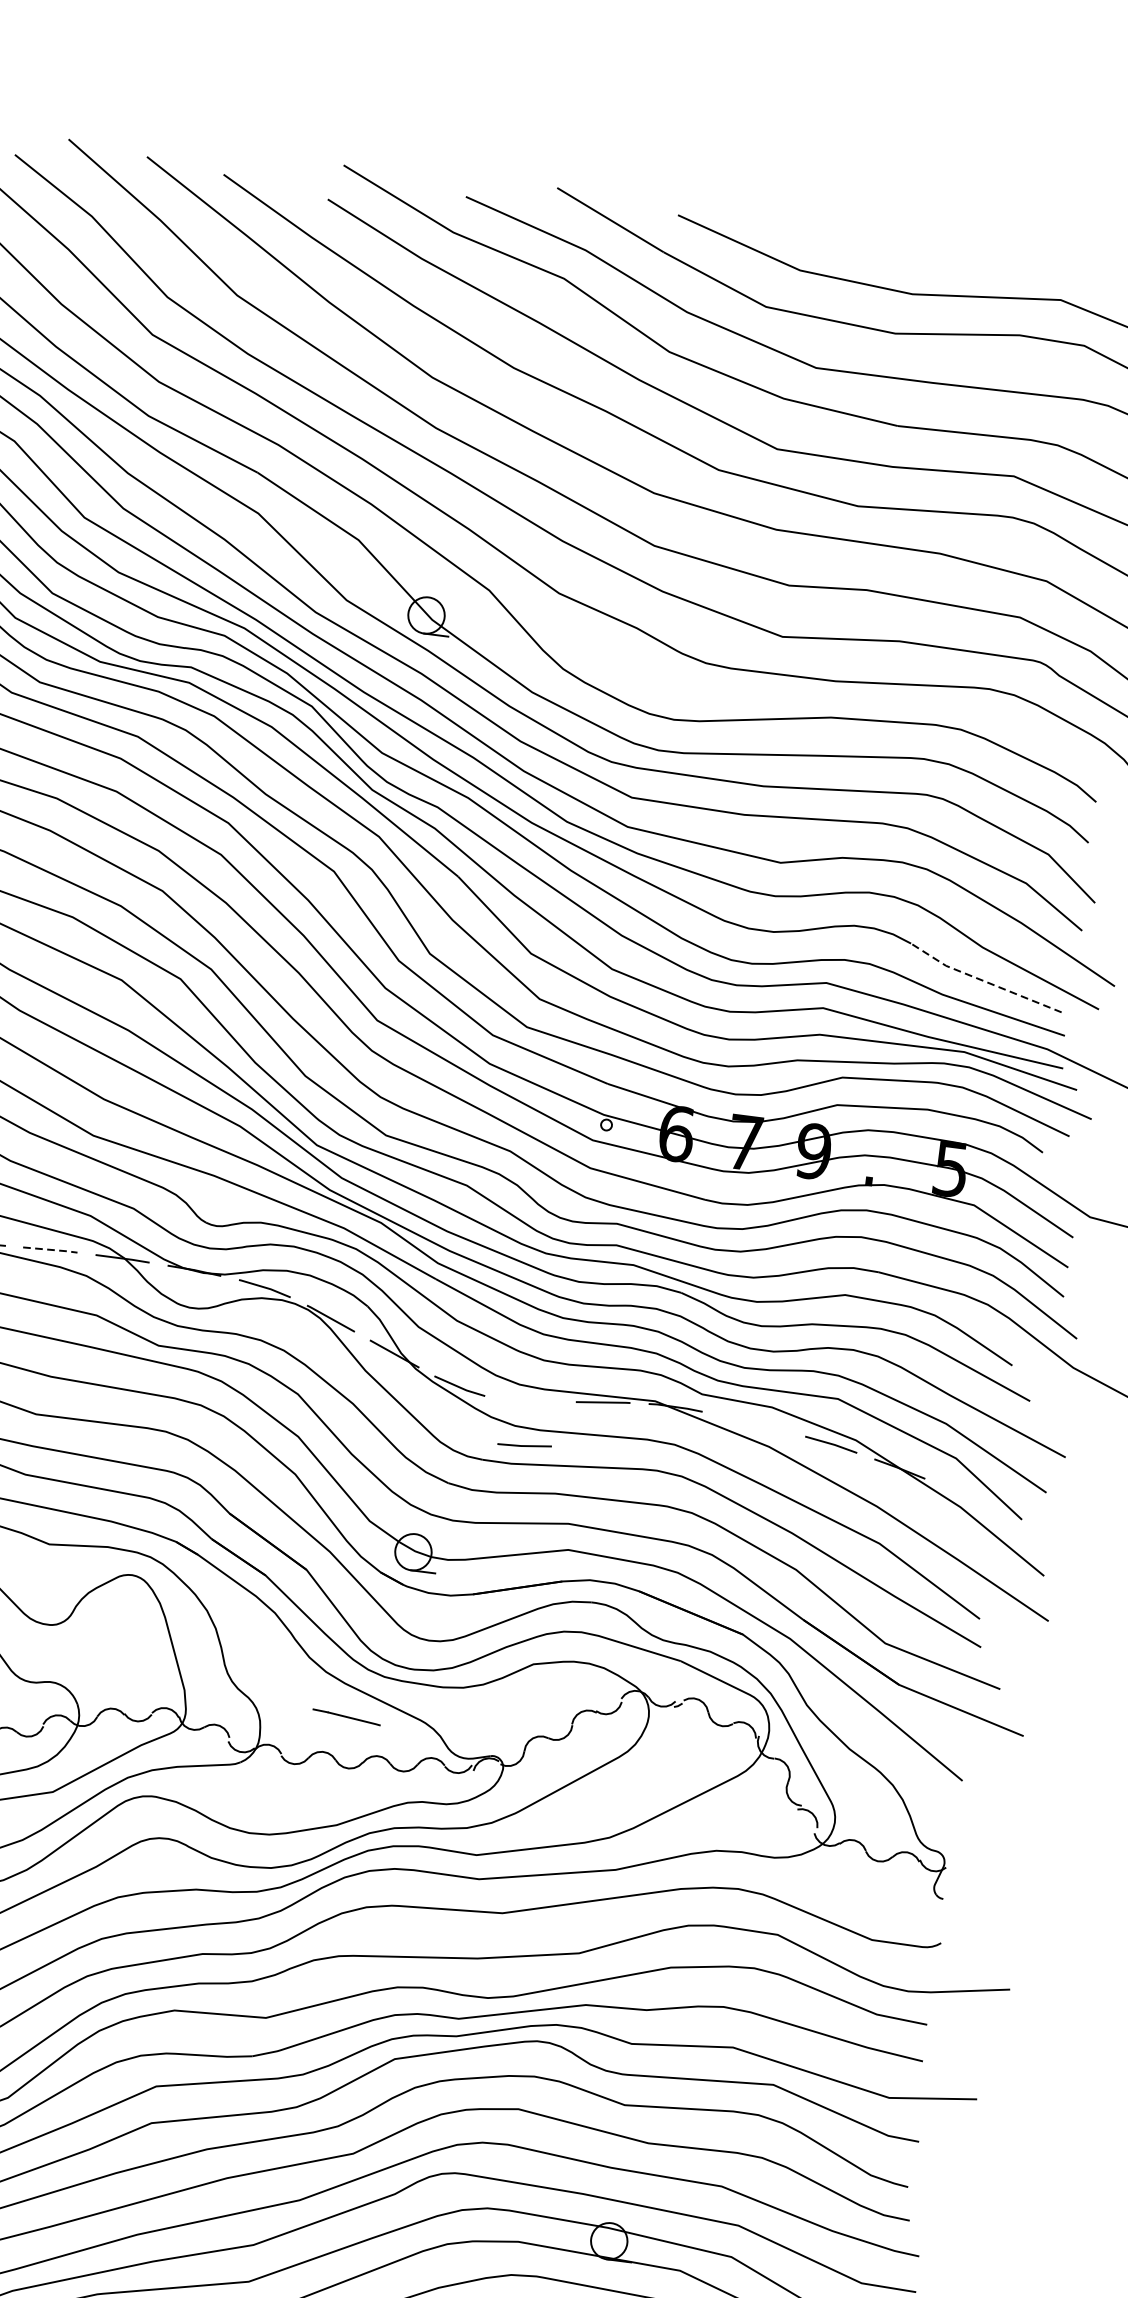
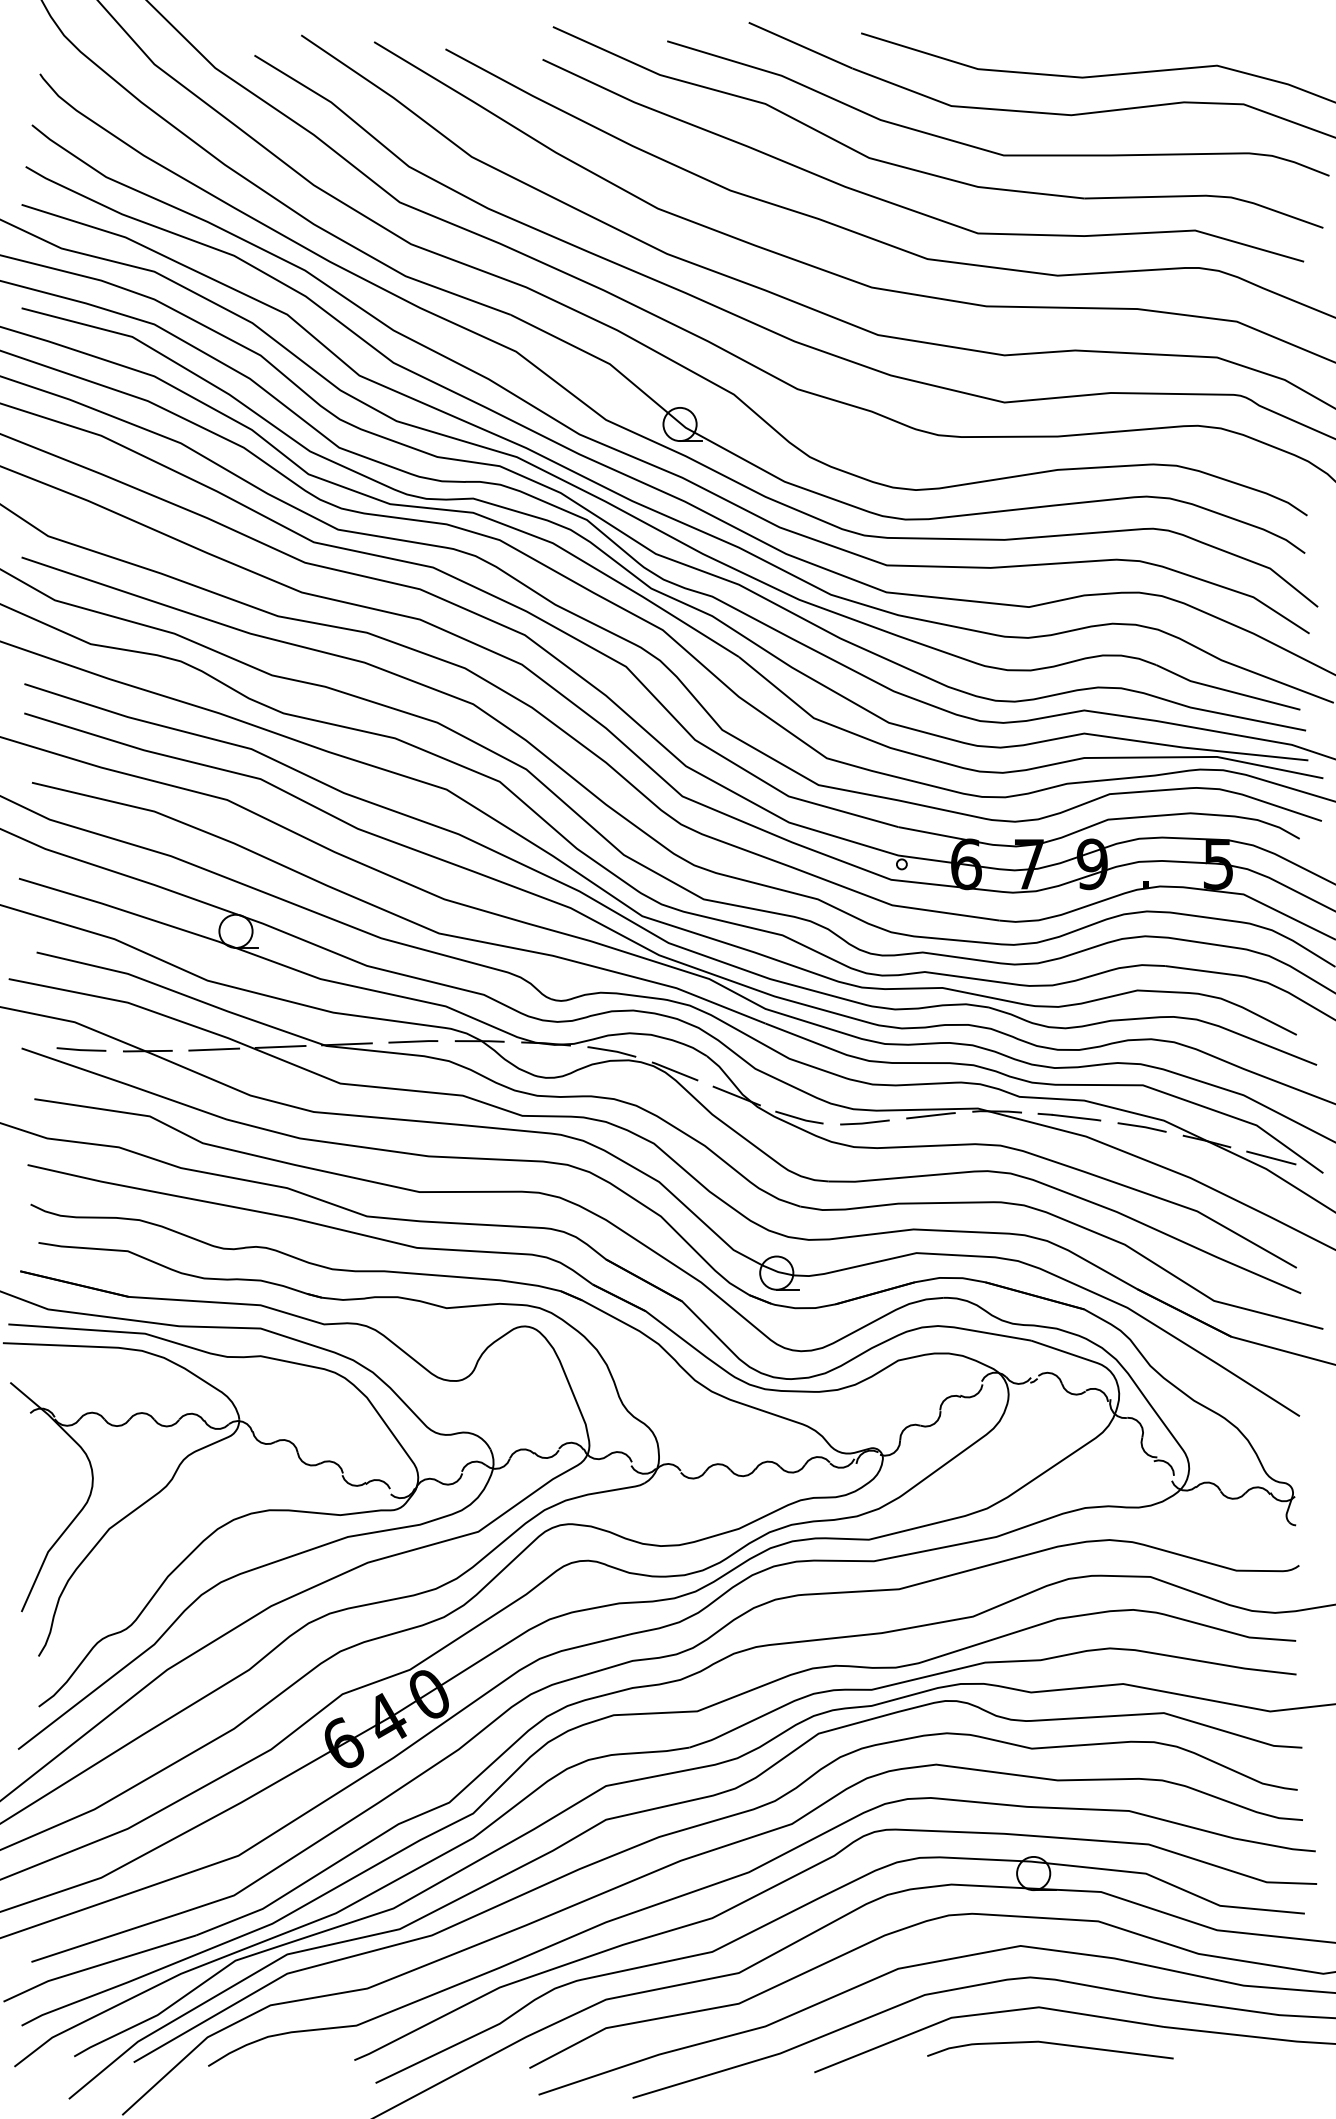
line: (983, 981) -> (1226, 690), dashed -> solid
line: (50, 1249) -> (413, 1041), dashed -> solid
line: (524, 1445) -> (864, 1122), moved
line: (967, 1495) -> (1271, 1157), added
line: (346, 1716) -> (1069, 1116), moved

